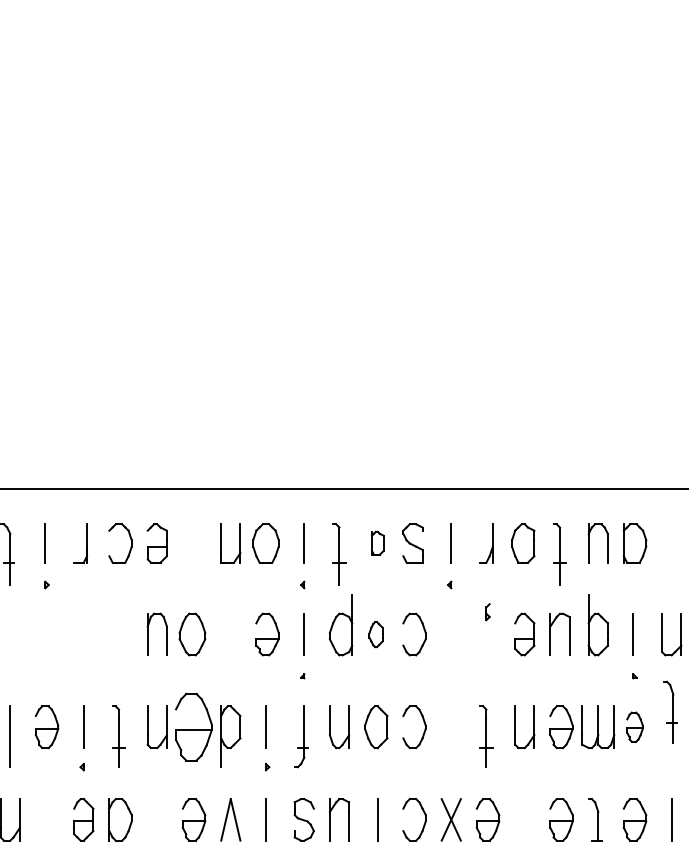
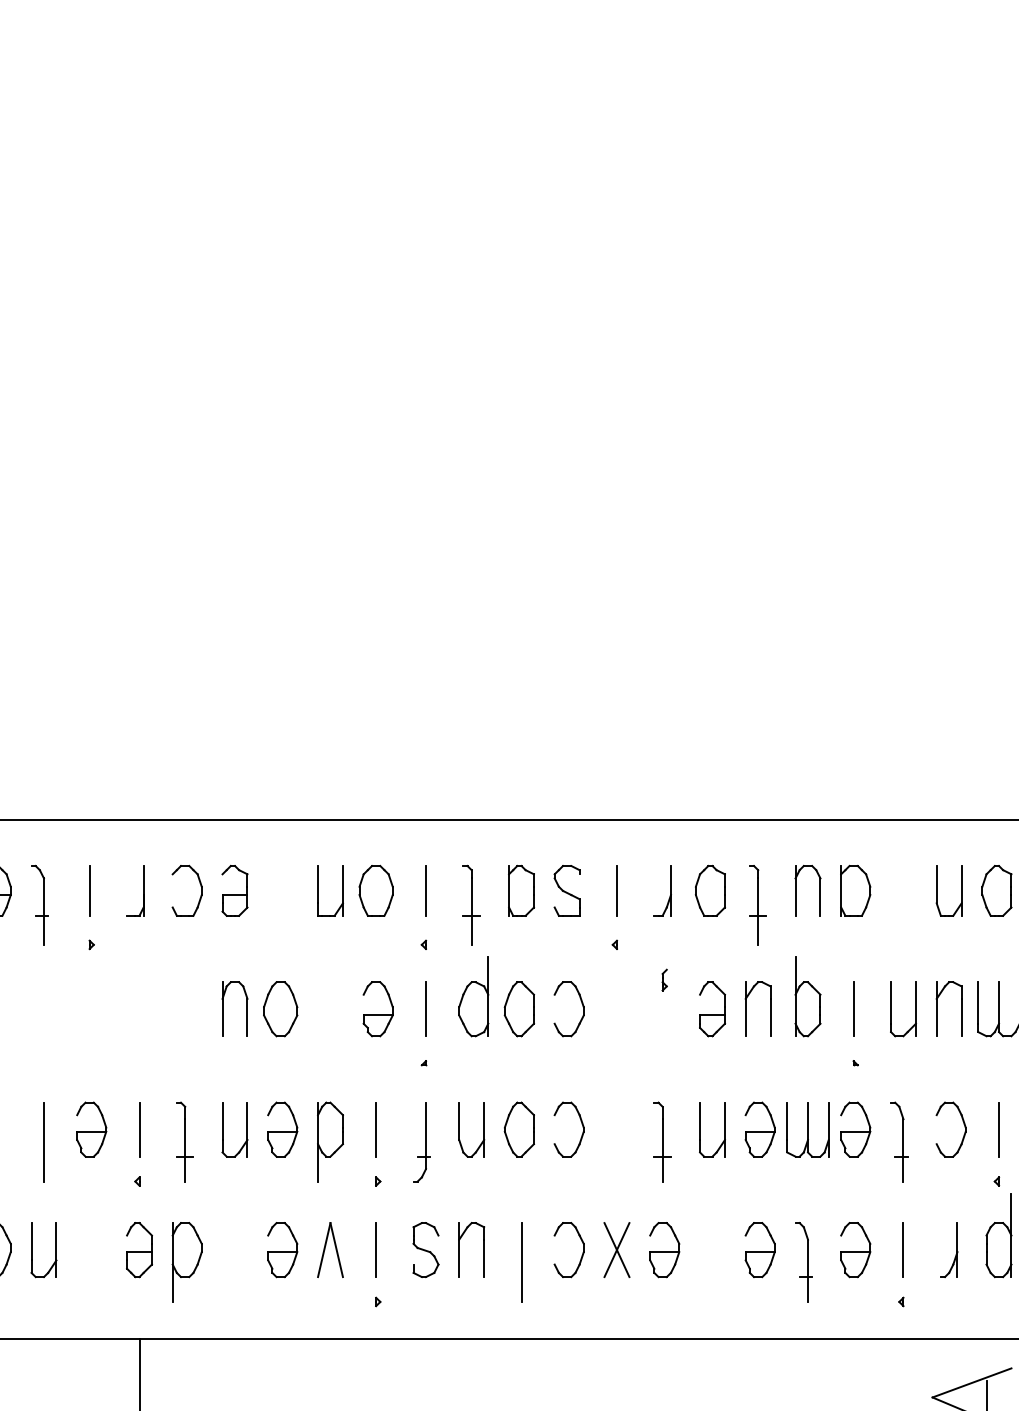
part: (377, 543) -> (521, 890), size x1.67
part: (375, 634) -> (518, 1009), size x1.67
part: (670, 711) -> (899, 1141), moved
part: (193, 727) -> (282, 1129), size x0.62
part: (634, 727) -> (855, 1129), size x1.43

